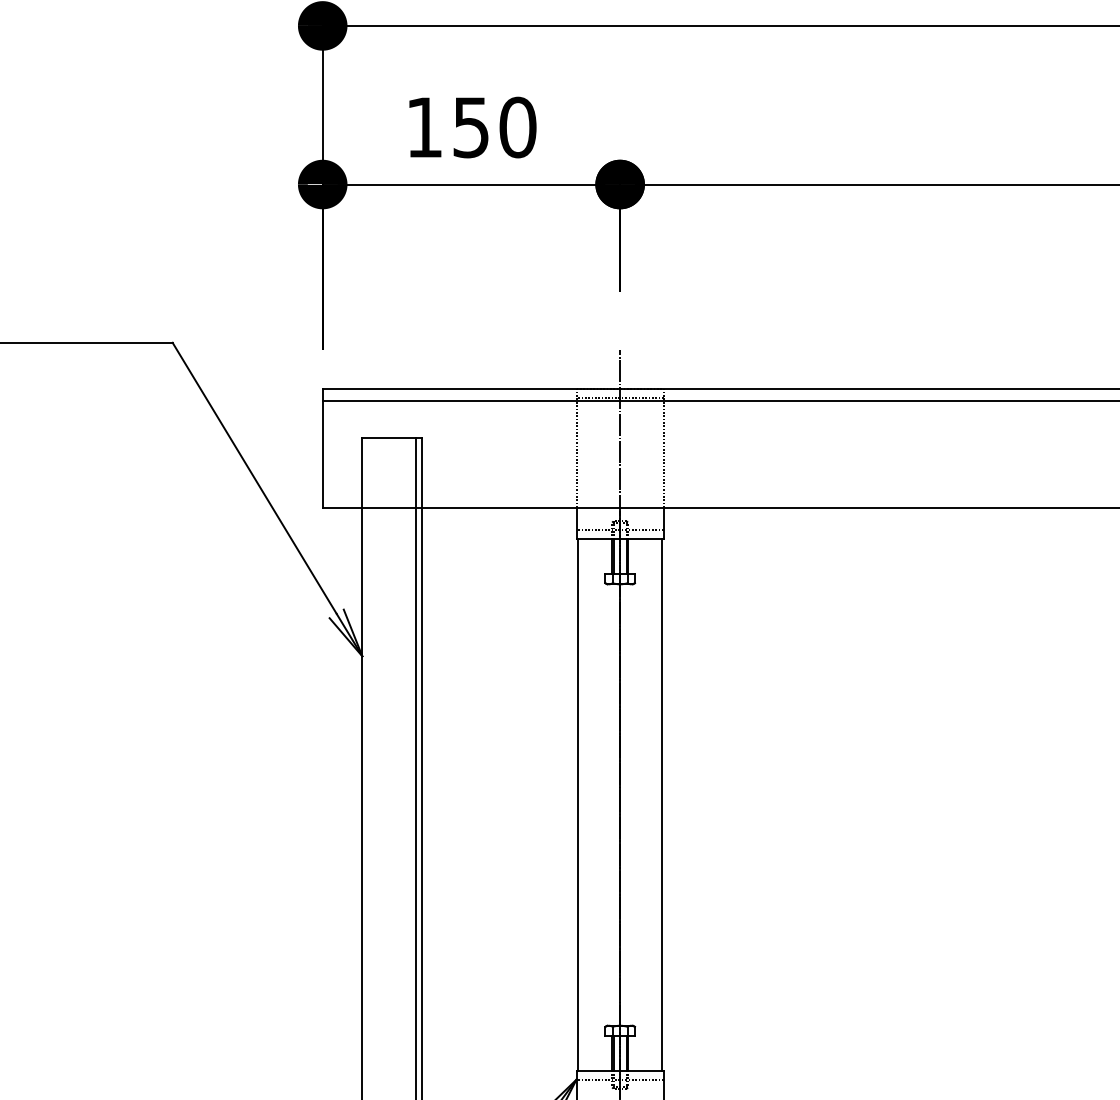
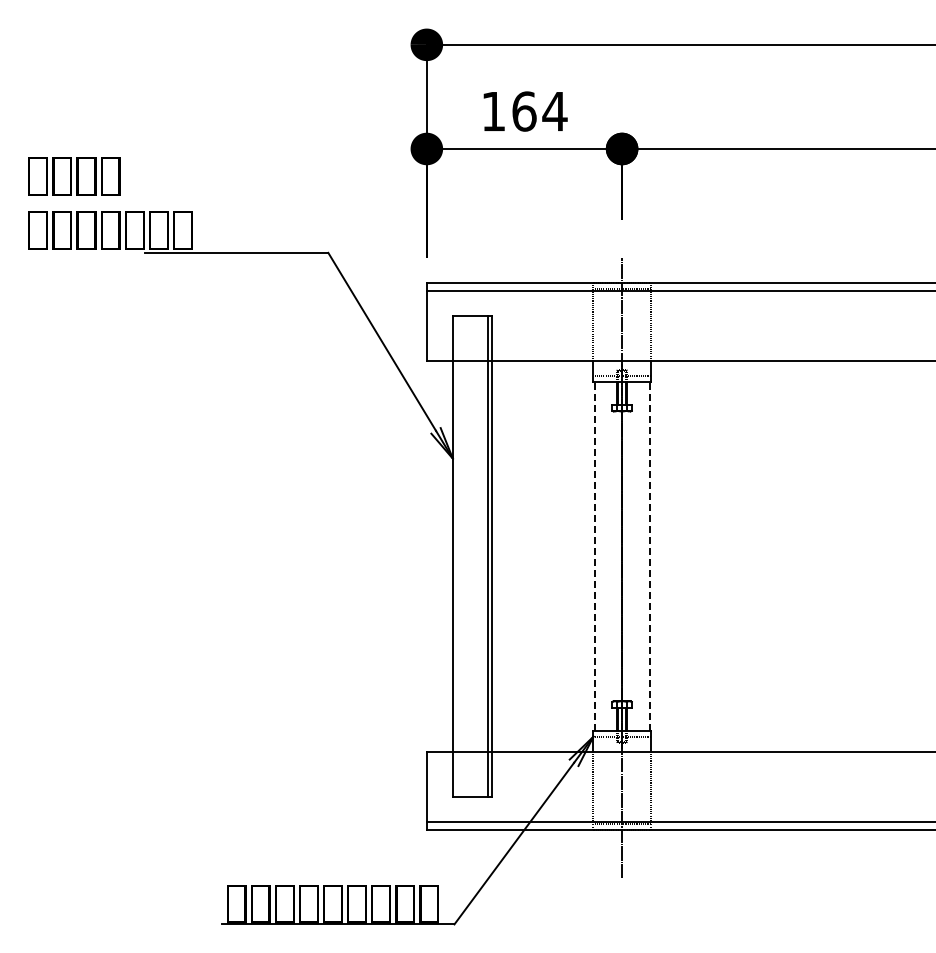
text: (494, 127) -> (539, 111), 150 -> 164
line: (578, 803) -> (594, 555), solid -> dashed
line: (661, 803) -> (649, 555), solid -> dashed

